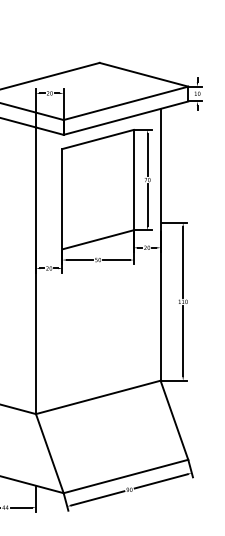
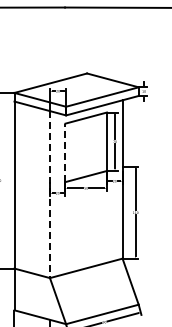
line: (62, 198) -> (65, 152), solid -> dashed
line: (35, 272) -> (49, 195), solid -> dashed

